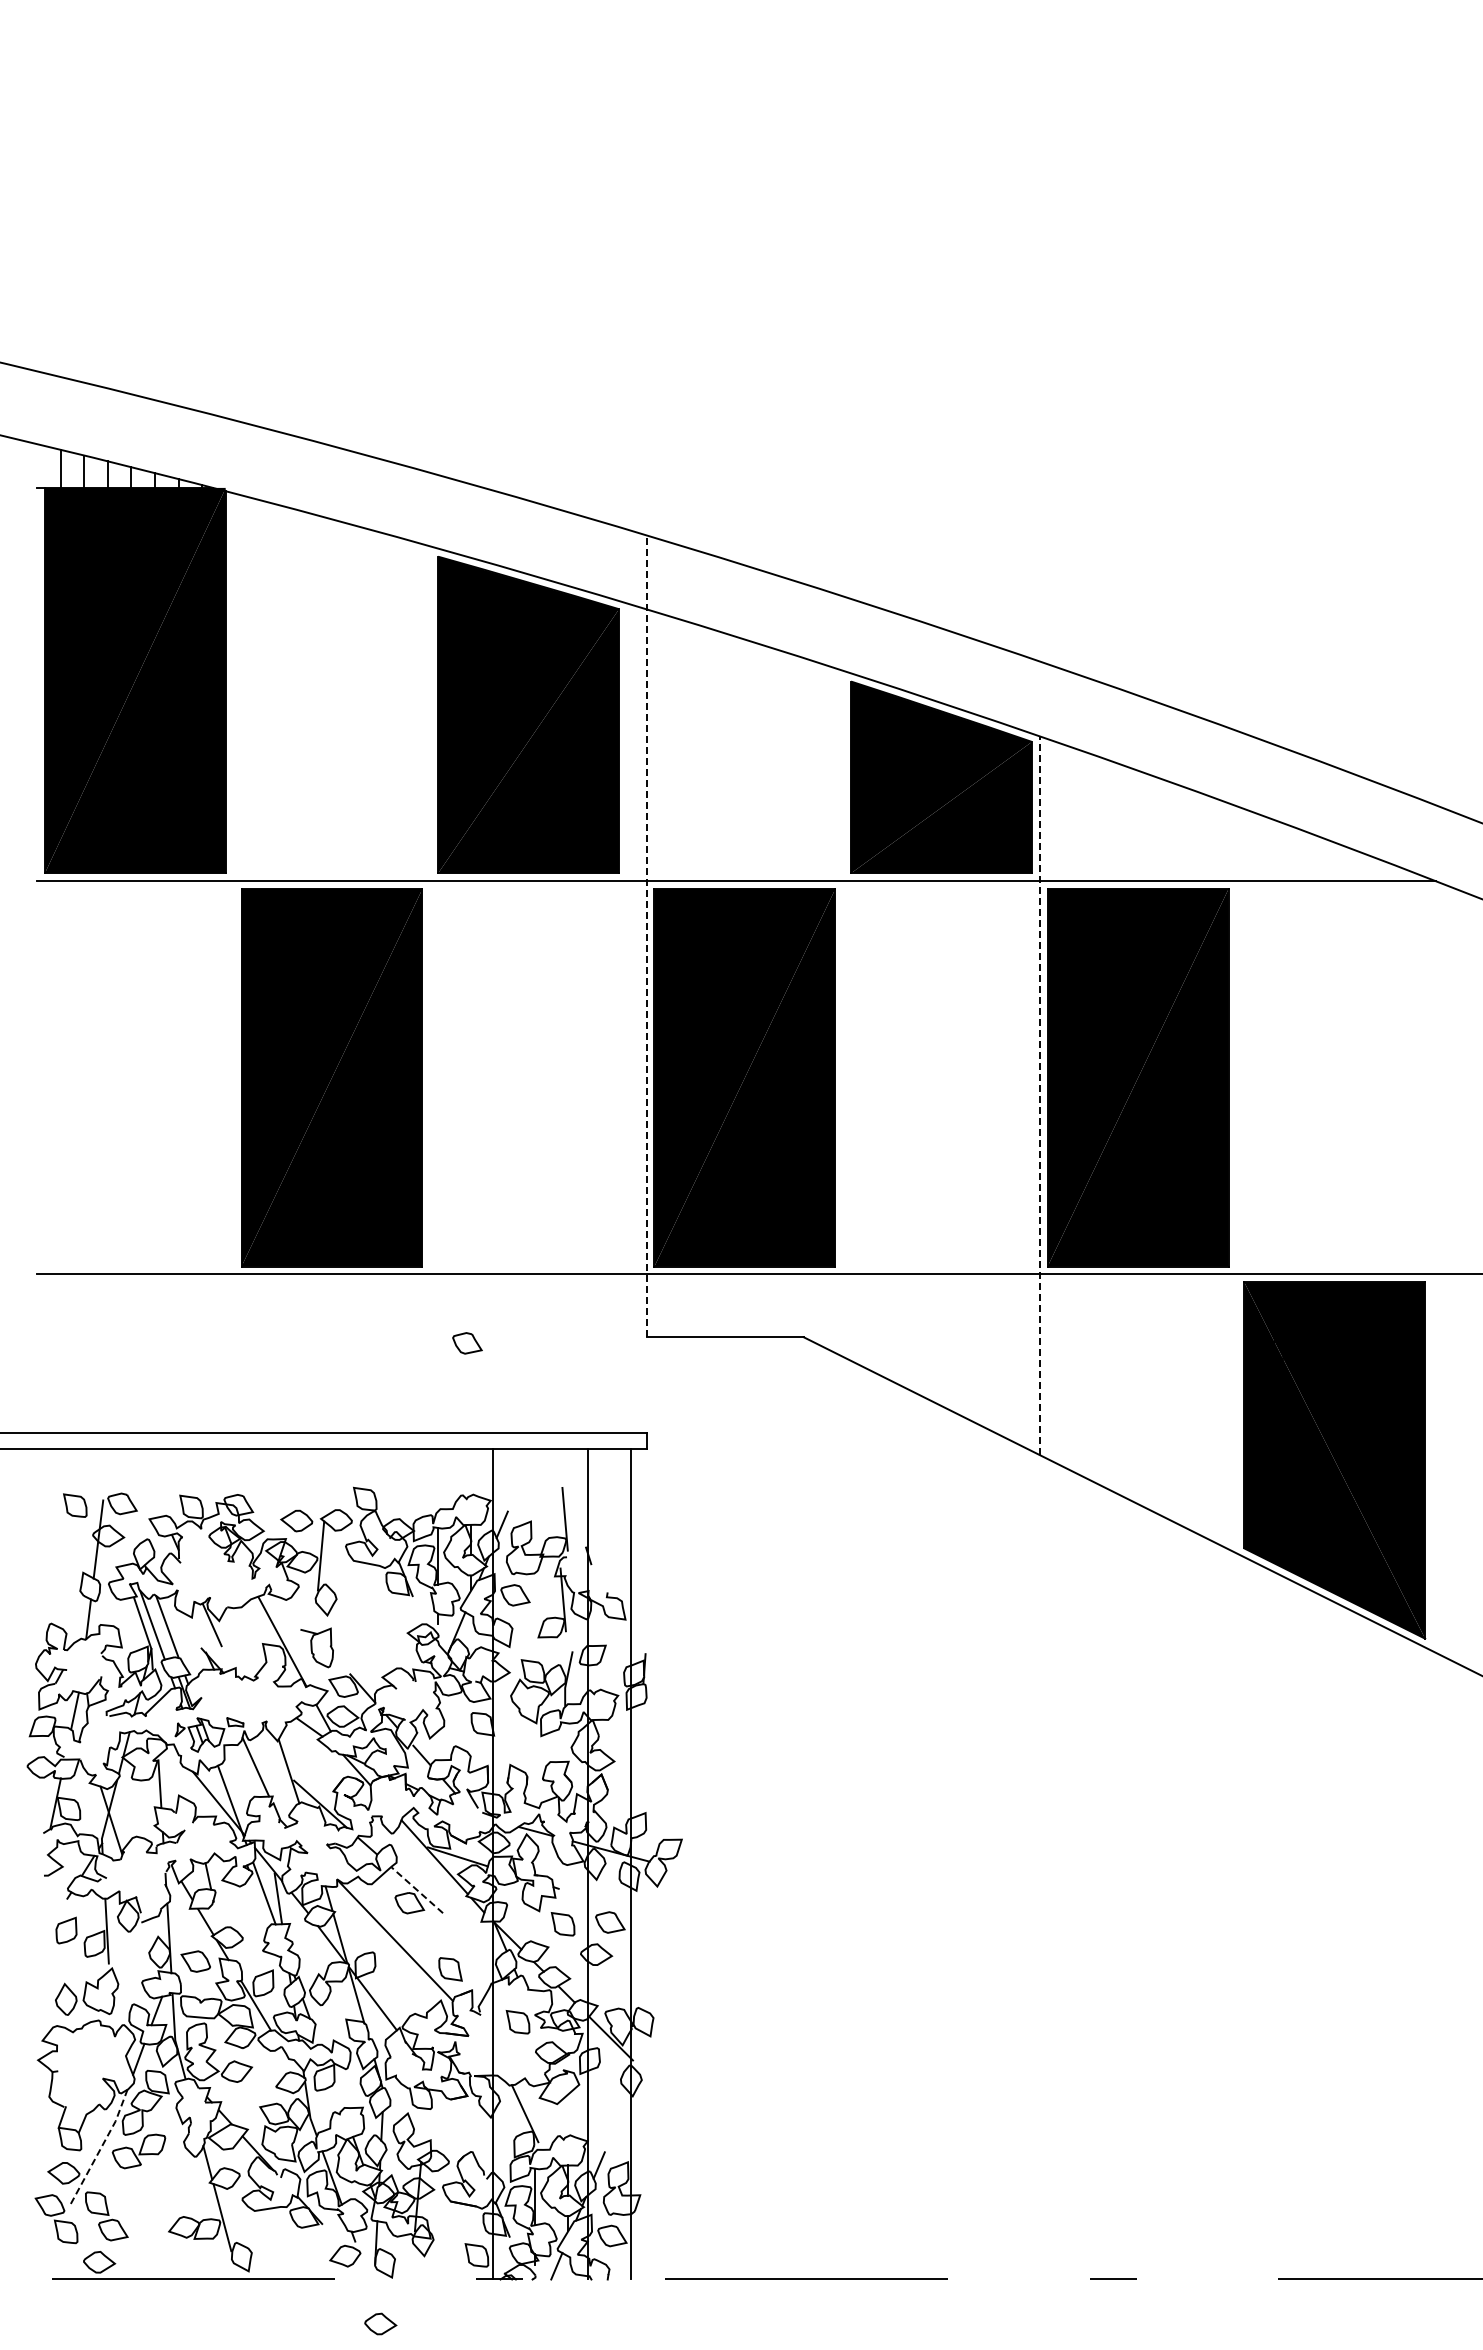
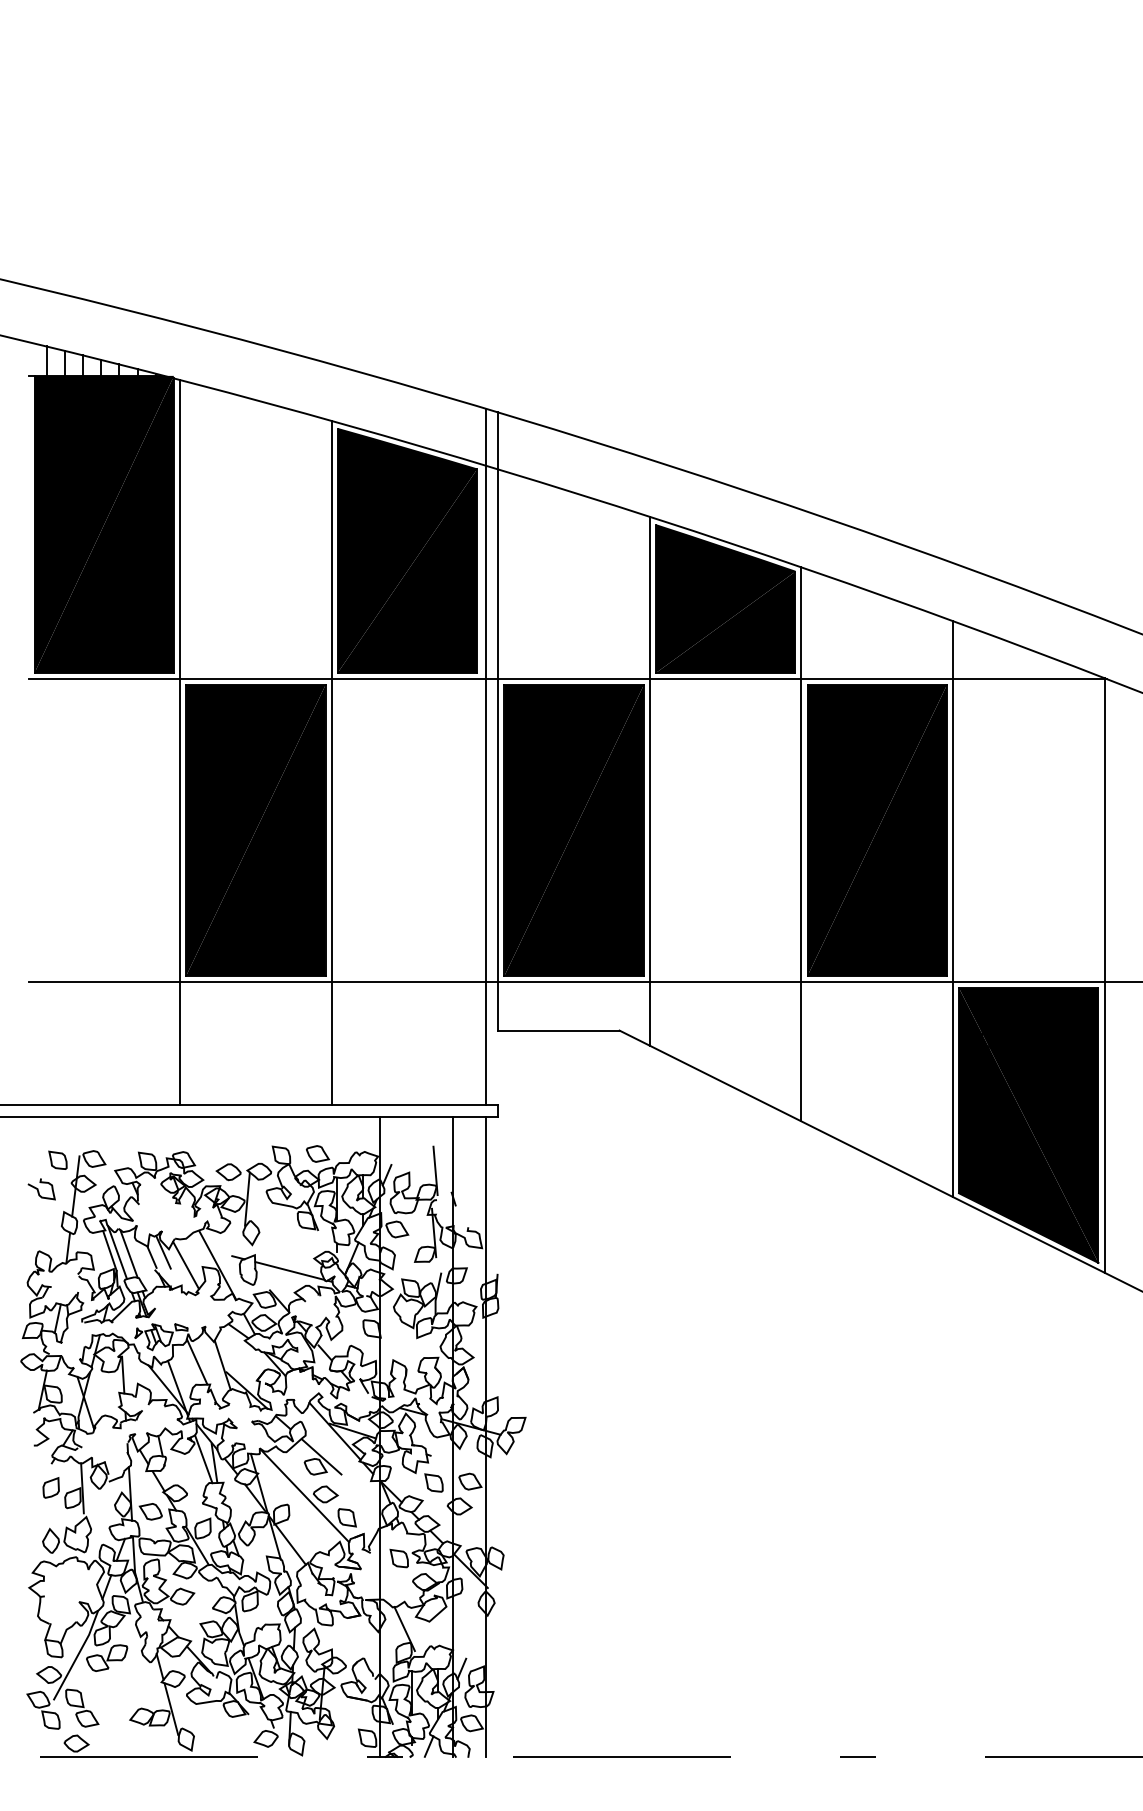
line: (646, 936) -> (498, 721), dashed -> solid
line: (233, 963) -> (179, 742), added
line: (630, 981) -> (485, 756), added
line: (430, 989) -> (331, 762), added
line: (843, 1013) -> (650, 781), added
line: (1039, 1095) -> (801, 844), dashed -> solid
line: (1236, 1179) -> (953, 908), added
line: (1433, 1265) -> (1104, 975), added
part: (467, 1343) -> (317, 1154), moved
curve: (50, 1544) -> (38, 1190), added
line: (197, 1631) -> (152, 1257), added
line: (241, 1641) -> (186, 1265), added
line: (376, 1648) -> (290, 1270), added
line: (416, 1890) -> (320, 1457), dashed -> solid
line: (100, 2148) -> (77, 1655), dashed -> solid
part: (380, 2323) -> (325, 1494), moved

